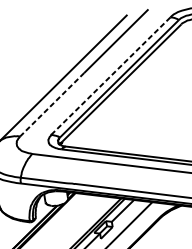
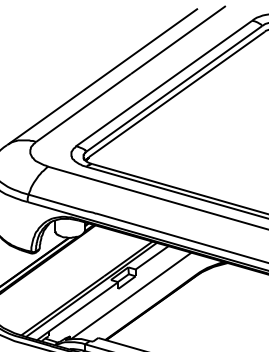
line: (111, 76) -> (164, 83), dashed -> solid
line: (52, 105) -> (83, 108), dashed -> solid

